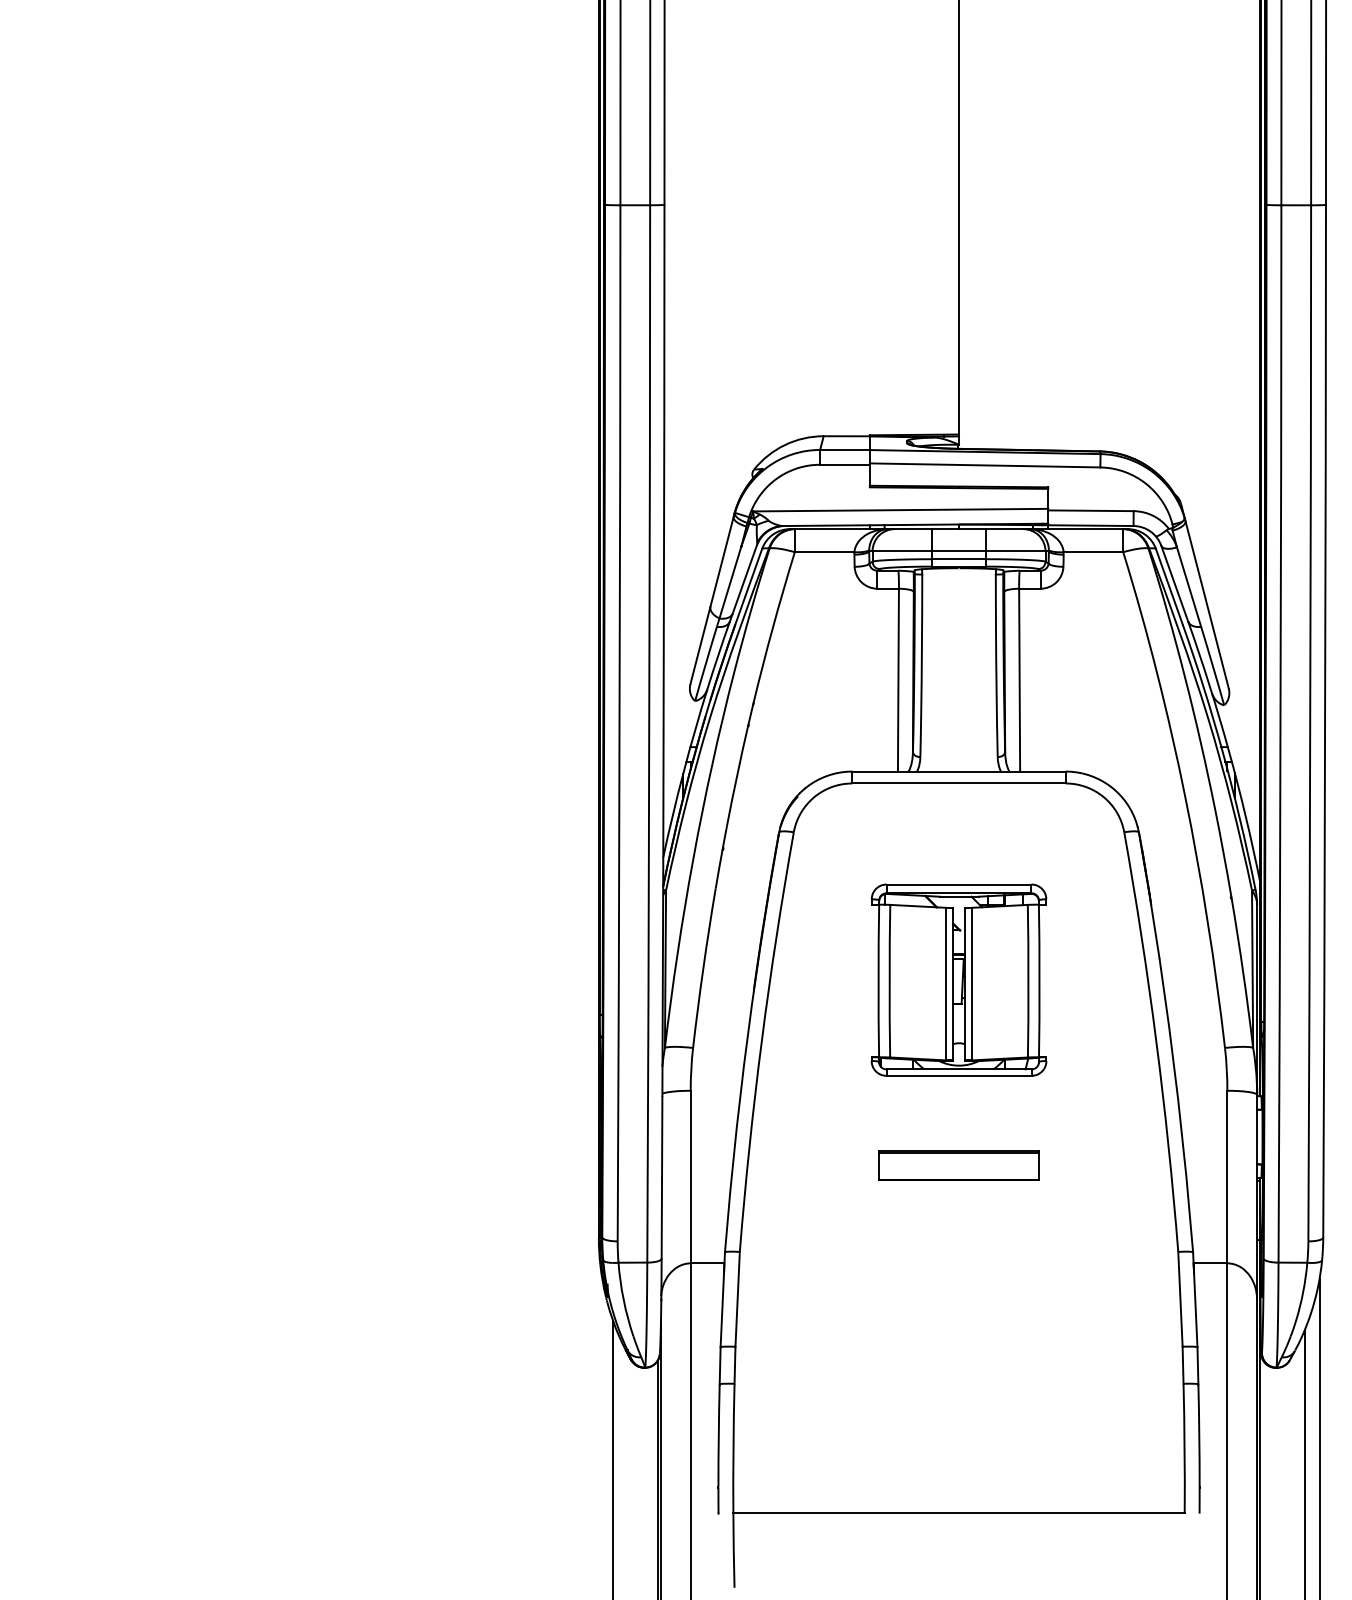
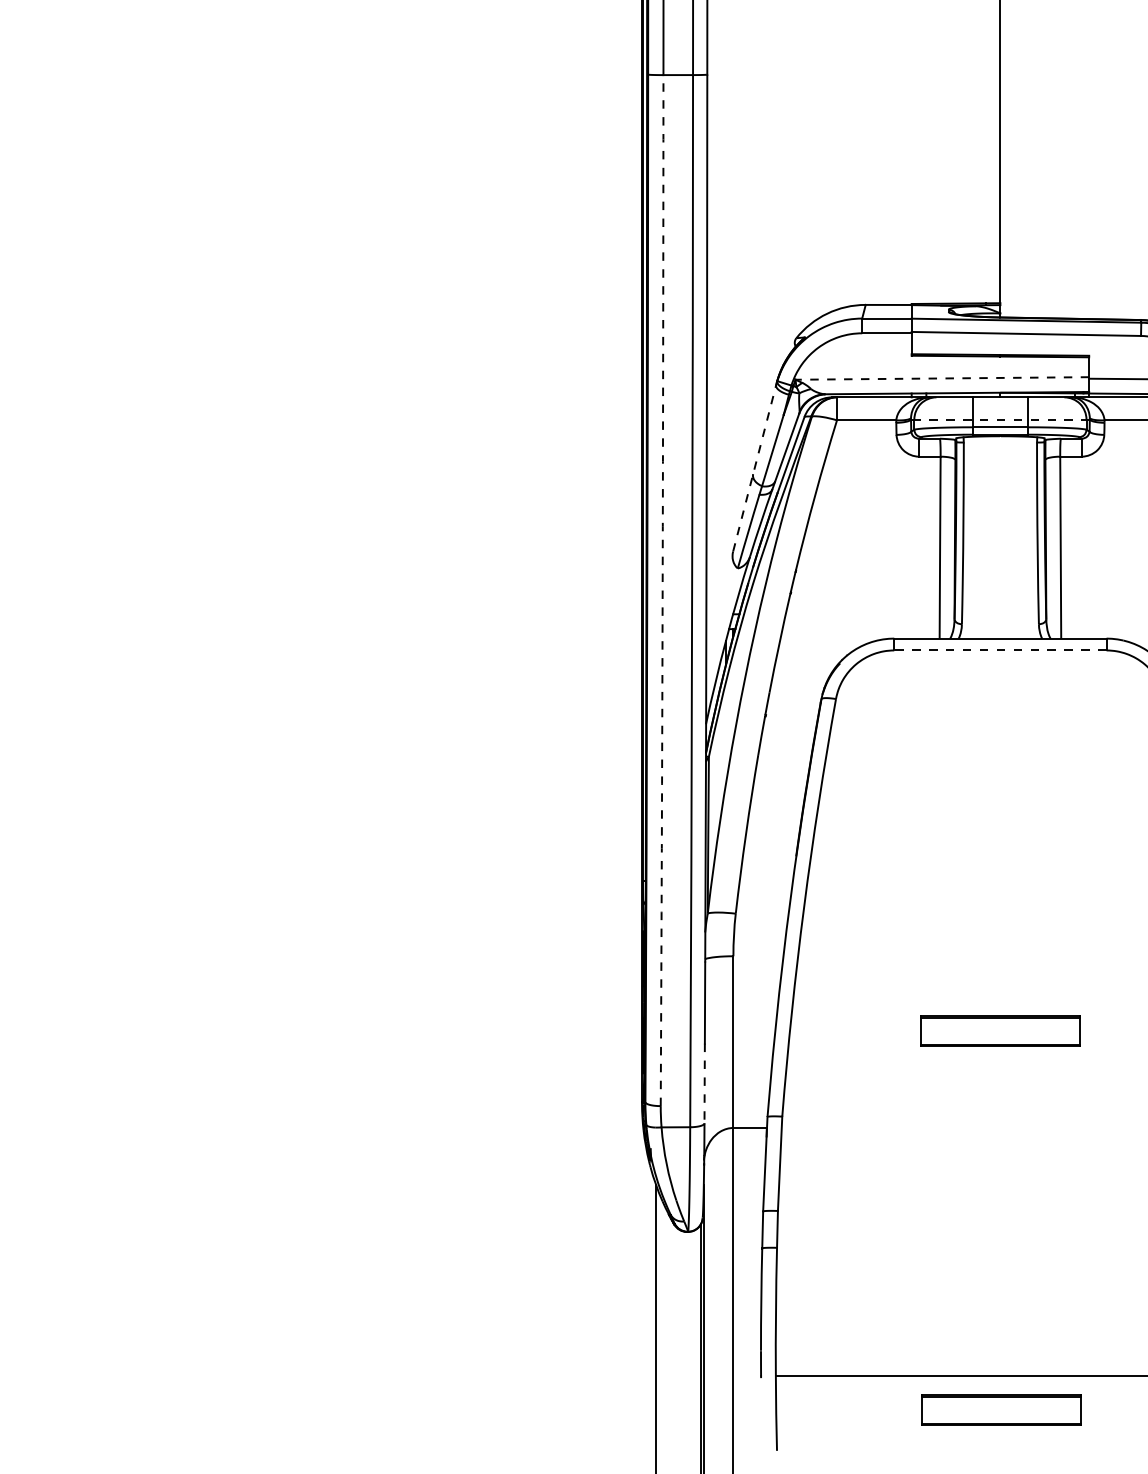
line: (900, 510) -> (942, 378), solid -> dashed
line: (959, 551) -> (1000, 419), solid -> dashed
line: (712, 598) -> (755, 466), solid -> dashed
arc: (619, 723) -> (662, 590), solid -> dashed
line: (959, 783) -> (1000, 650), solid -> dashed
part: (958, 979) -> (999, 845), removed
line: (661, 1219) -> (704, 1084), solid -> dashed
part: (959, 1546) -> (1000, 1409), added

